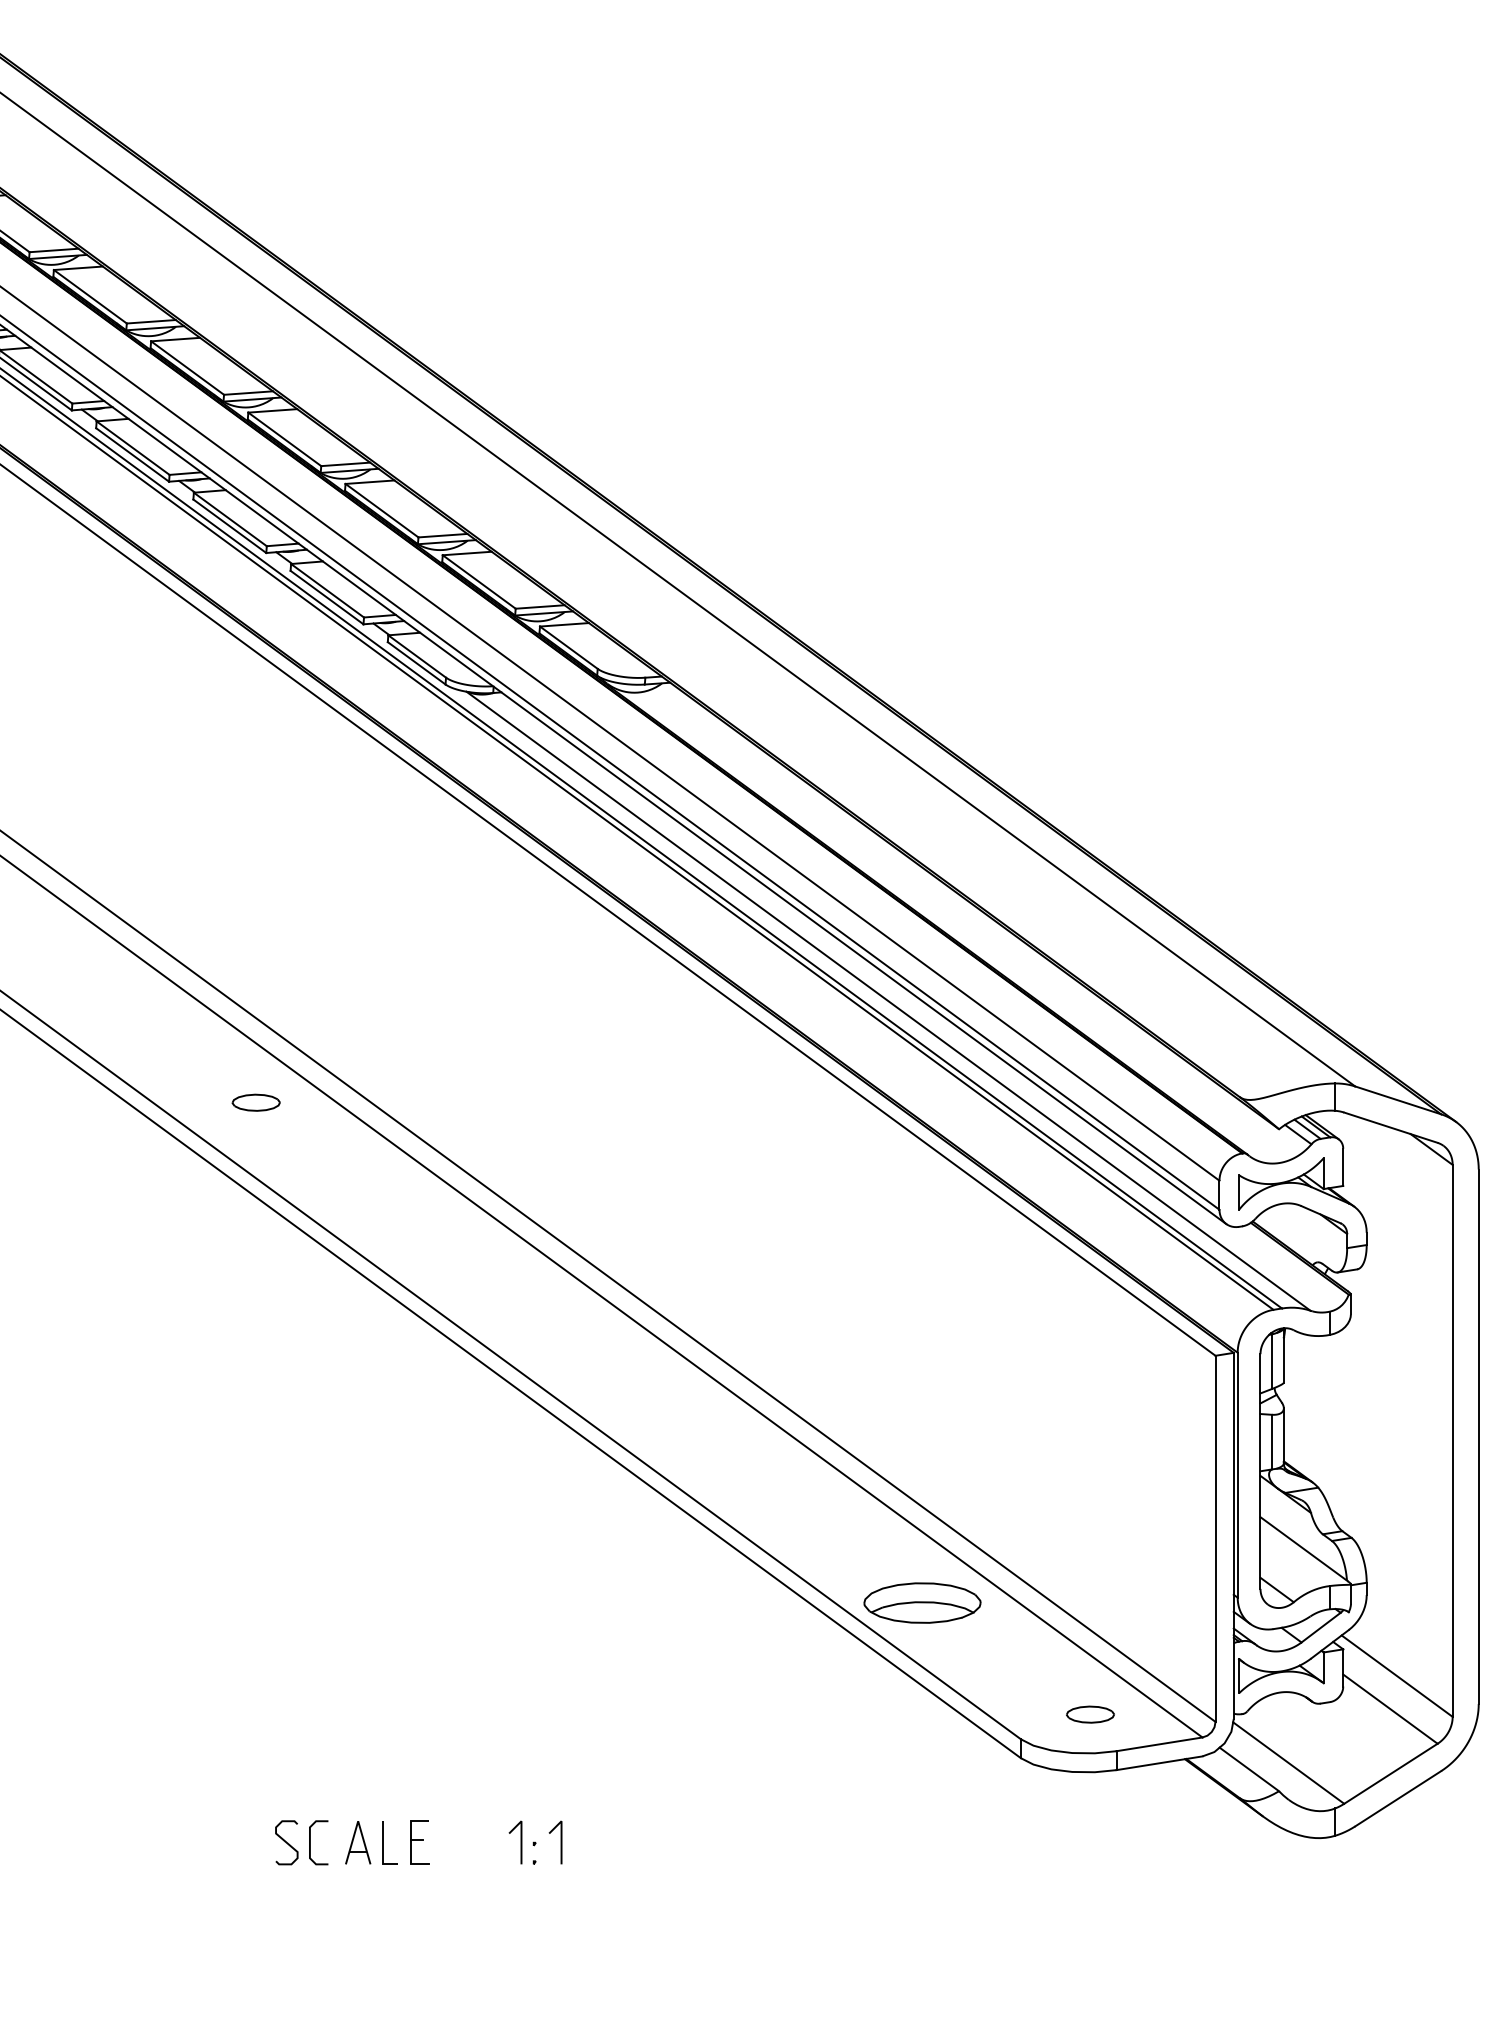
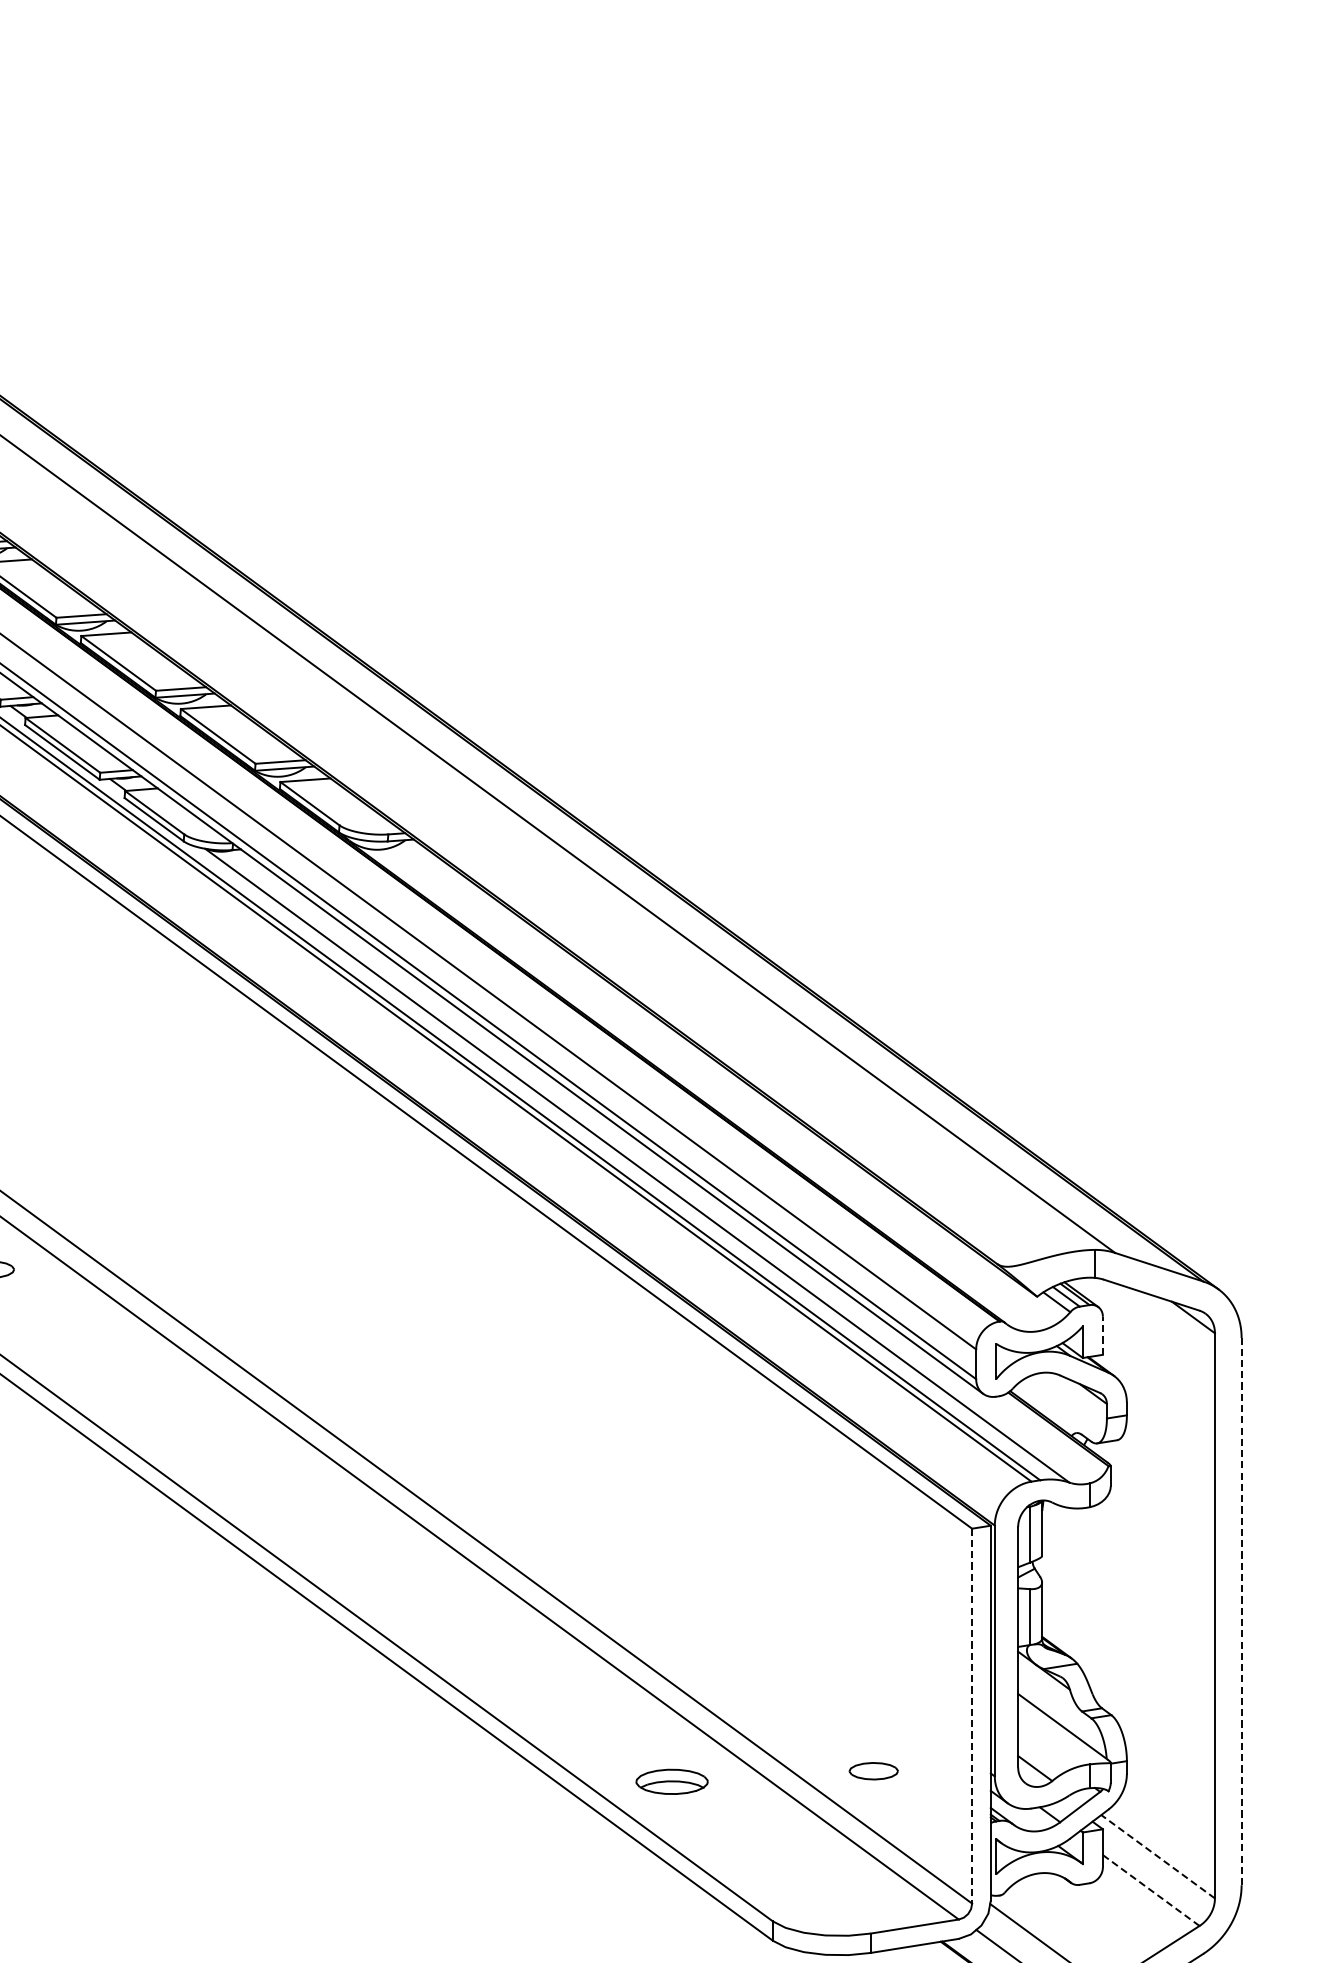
line: (1343, 1167) -> (1103, 1335), solid -> dashed
line: (1478, 1436) -> (1241, 1611), solid -> dashed
line: (1215, 1539) -> (972, 1716), solid -> dashed
part: (922, 1602) -> (672, 1781), size x0.6
line: (1397, 1676) -> (1158, 1857), solid -> dashed
line: (1390, 1709) -> (1151, 1890), solid -> dashed
part: (1090, 1714) -> (873, 1771), moved

